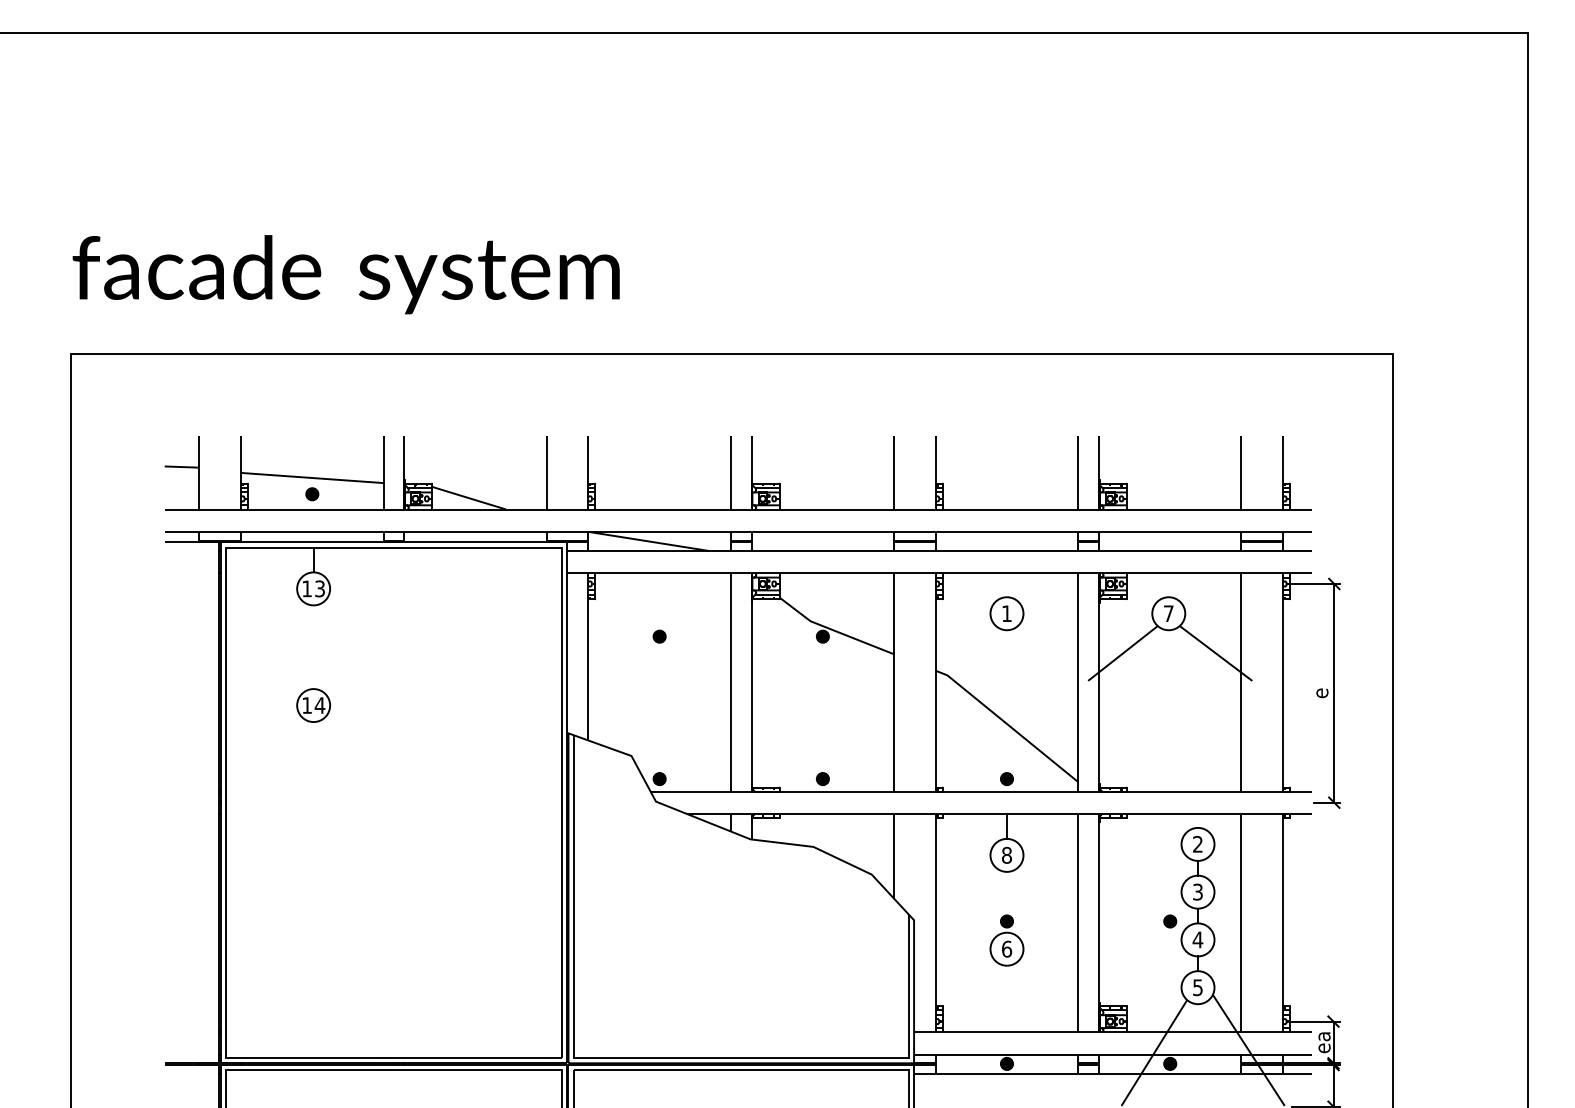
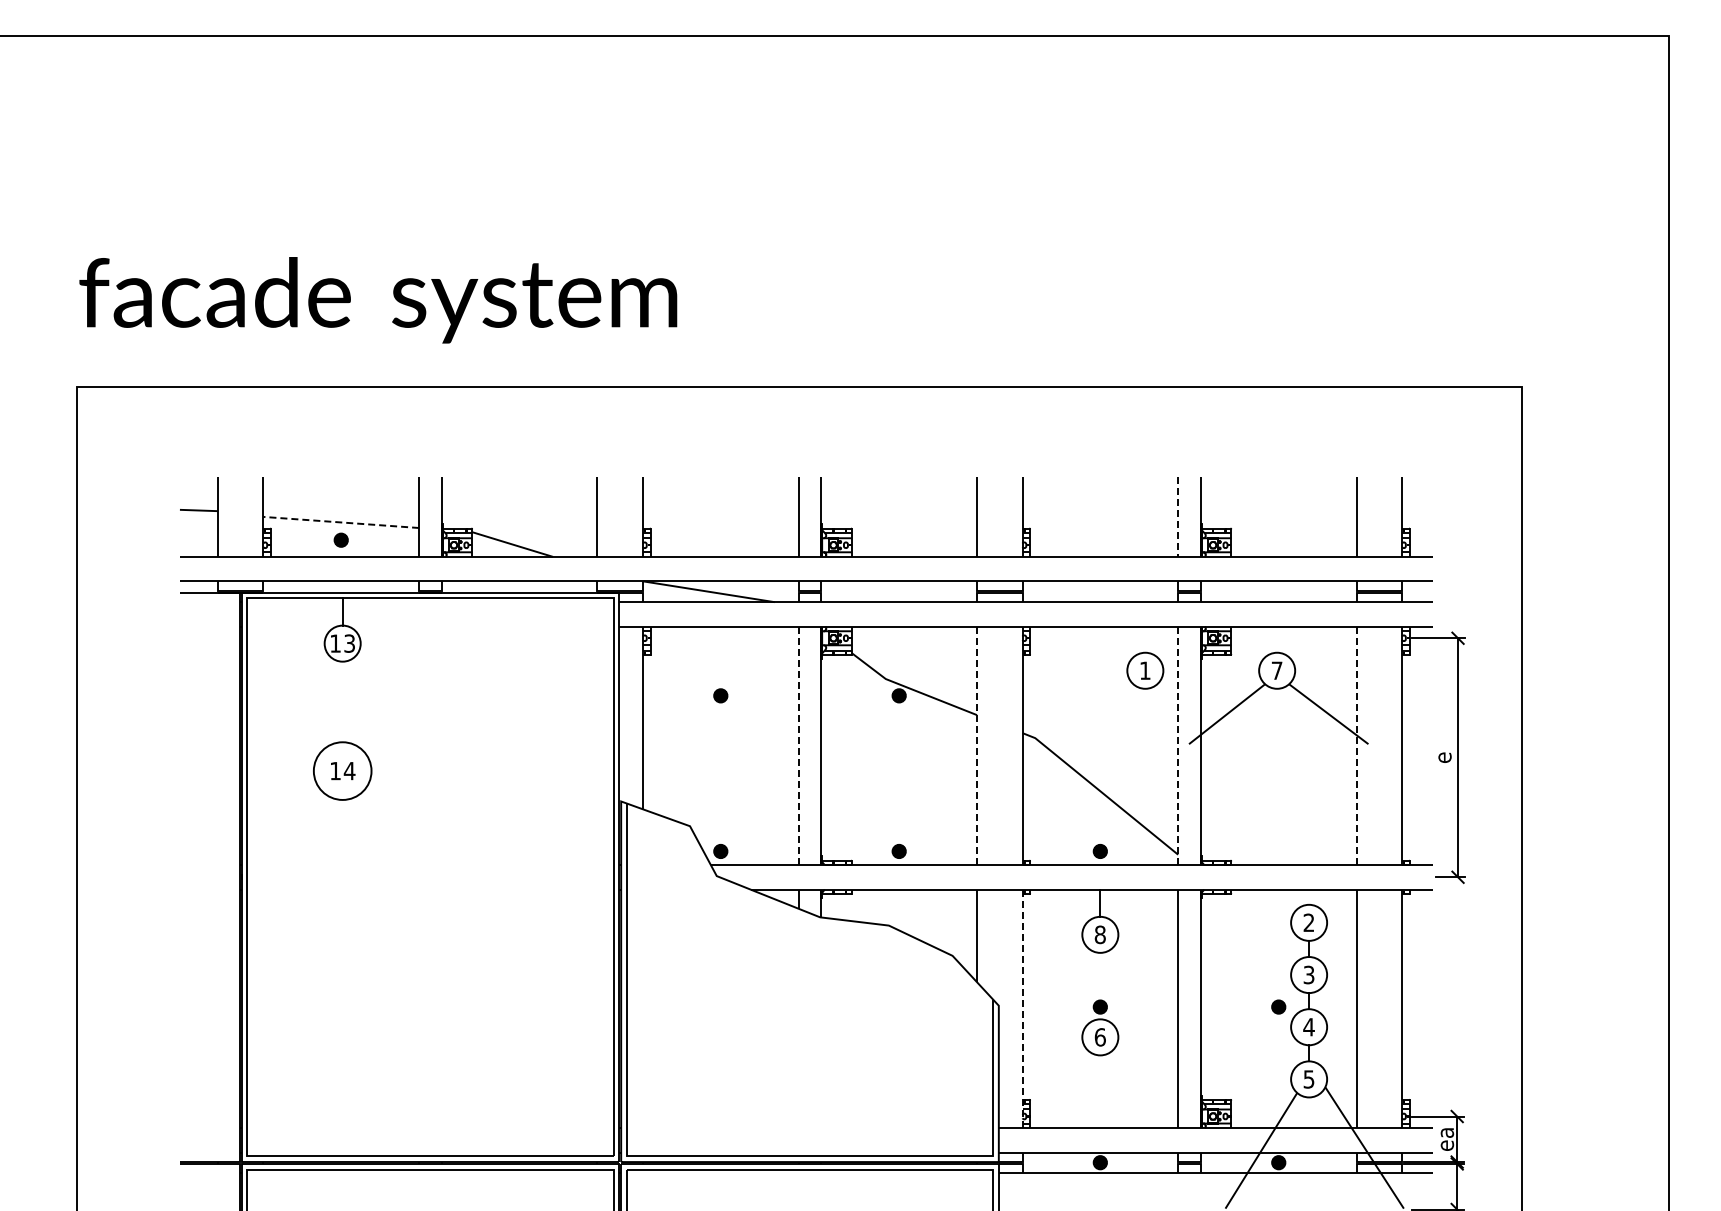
line: (1078, 472) -> (1178, 516), solid -> dashed
line: (311, 478) -> (340, 522), solid -> dashed
part: (1007, 613) -> (1145, 670), moved
line: (730, 683) -> (798, 746), solid -> dashed
line: (894, 683) -> (977, 746), solid -> dashed
line: (1078, 683) -> (1178, 746), solid -> dashed
line: (1241, 683) -> (1356, 746), solid -> dashed
circle: (313, 705) -> (342, 771), size x1.6
line: (935, 922) -> (1022, 1008), solid -> dashed

